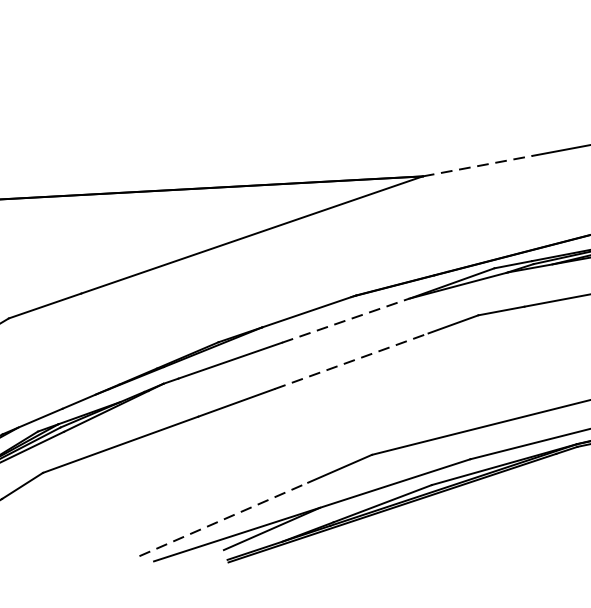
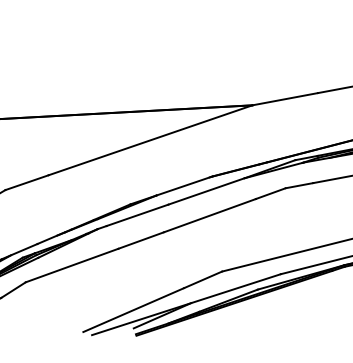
line: (478, 166) -> (285, 99), dashed -> solid
line: (345, 320) -> (206, 191), dashed -> solid
line: (350, 360) -> (209, 215), dashed -> solid
line: (223, 520) -> (133, 310), dashed -> solid

